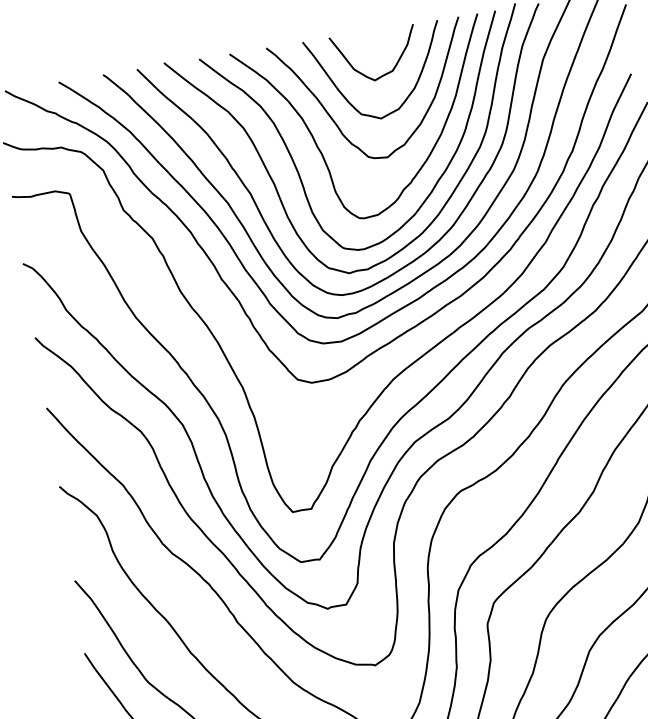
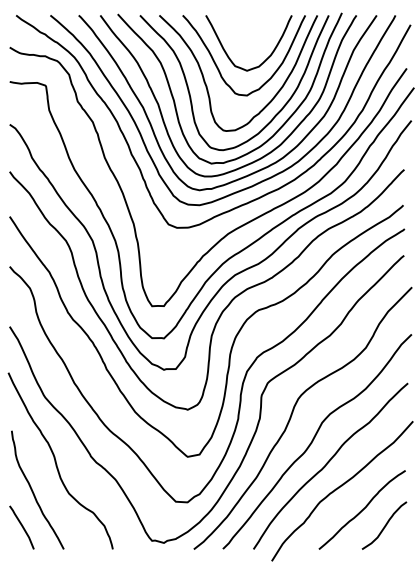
curve: (385, 72) -> (254, 42), removed

